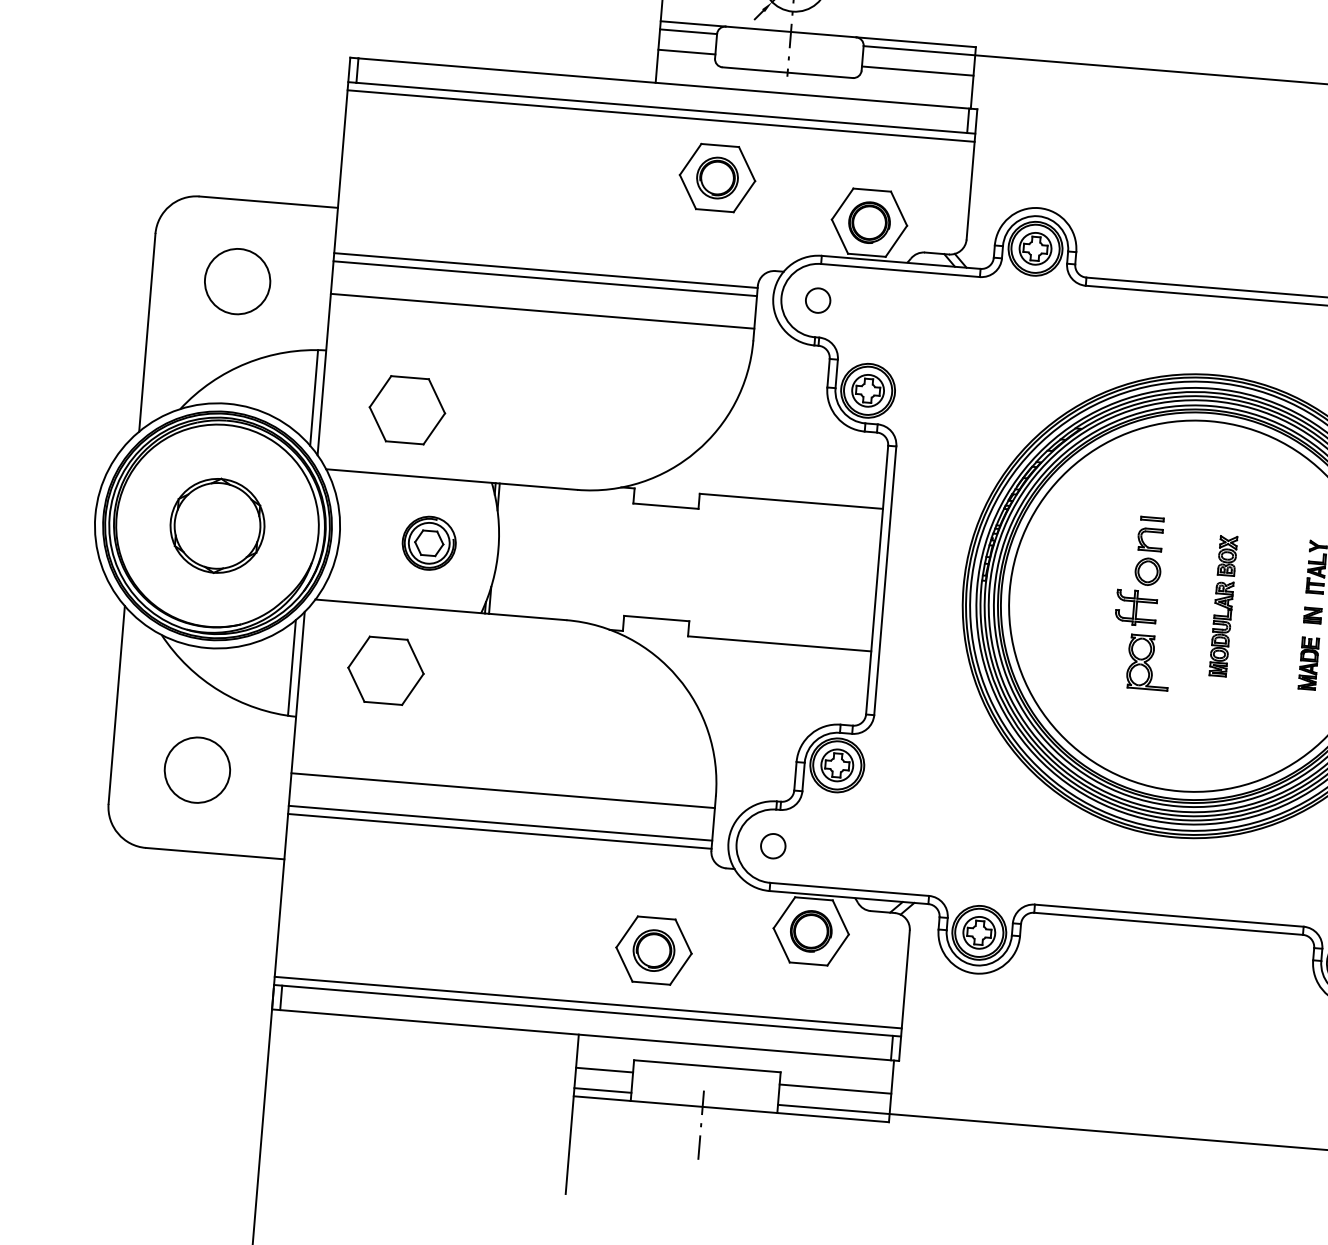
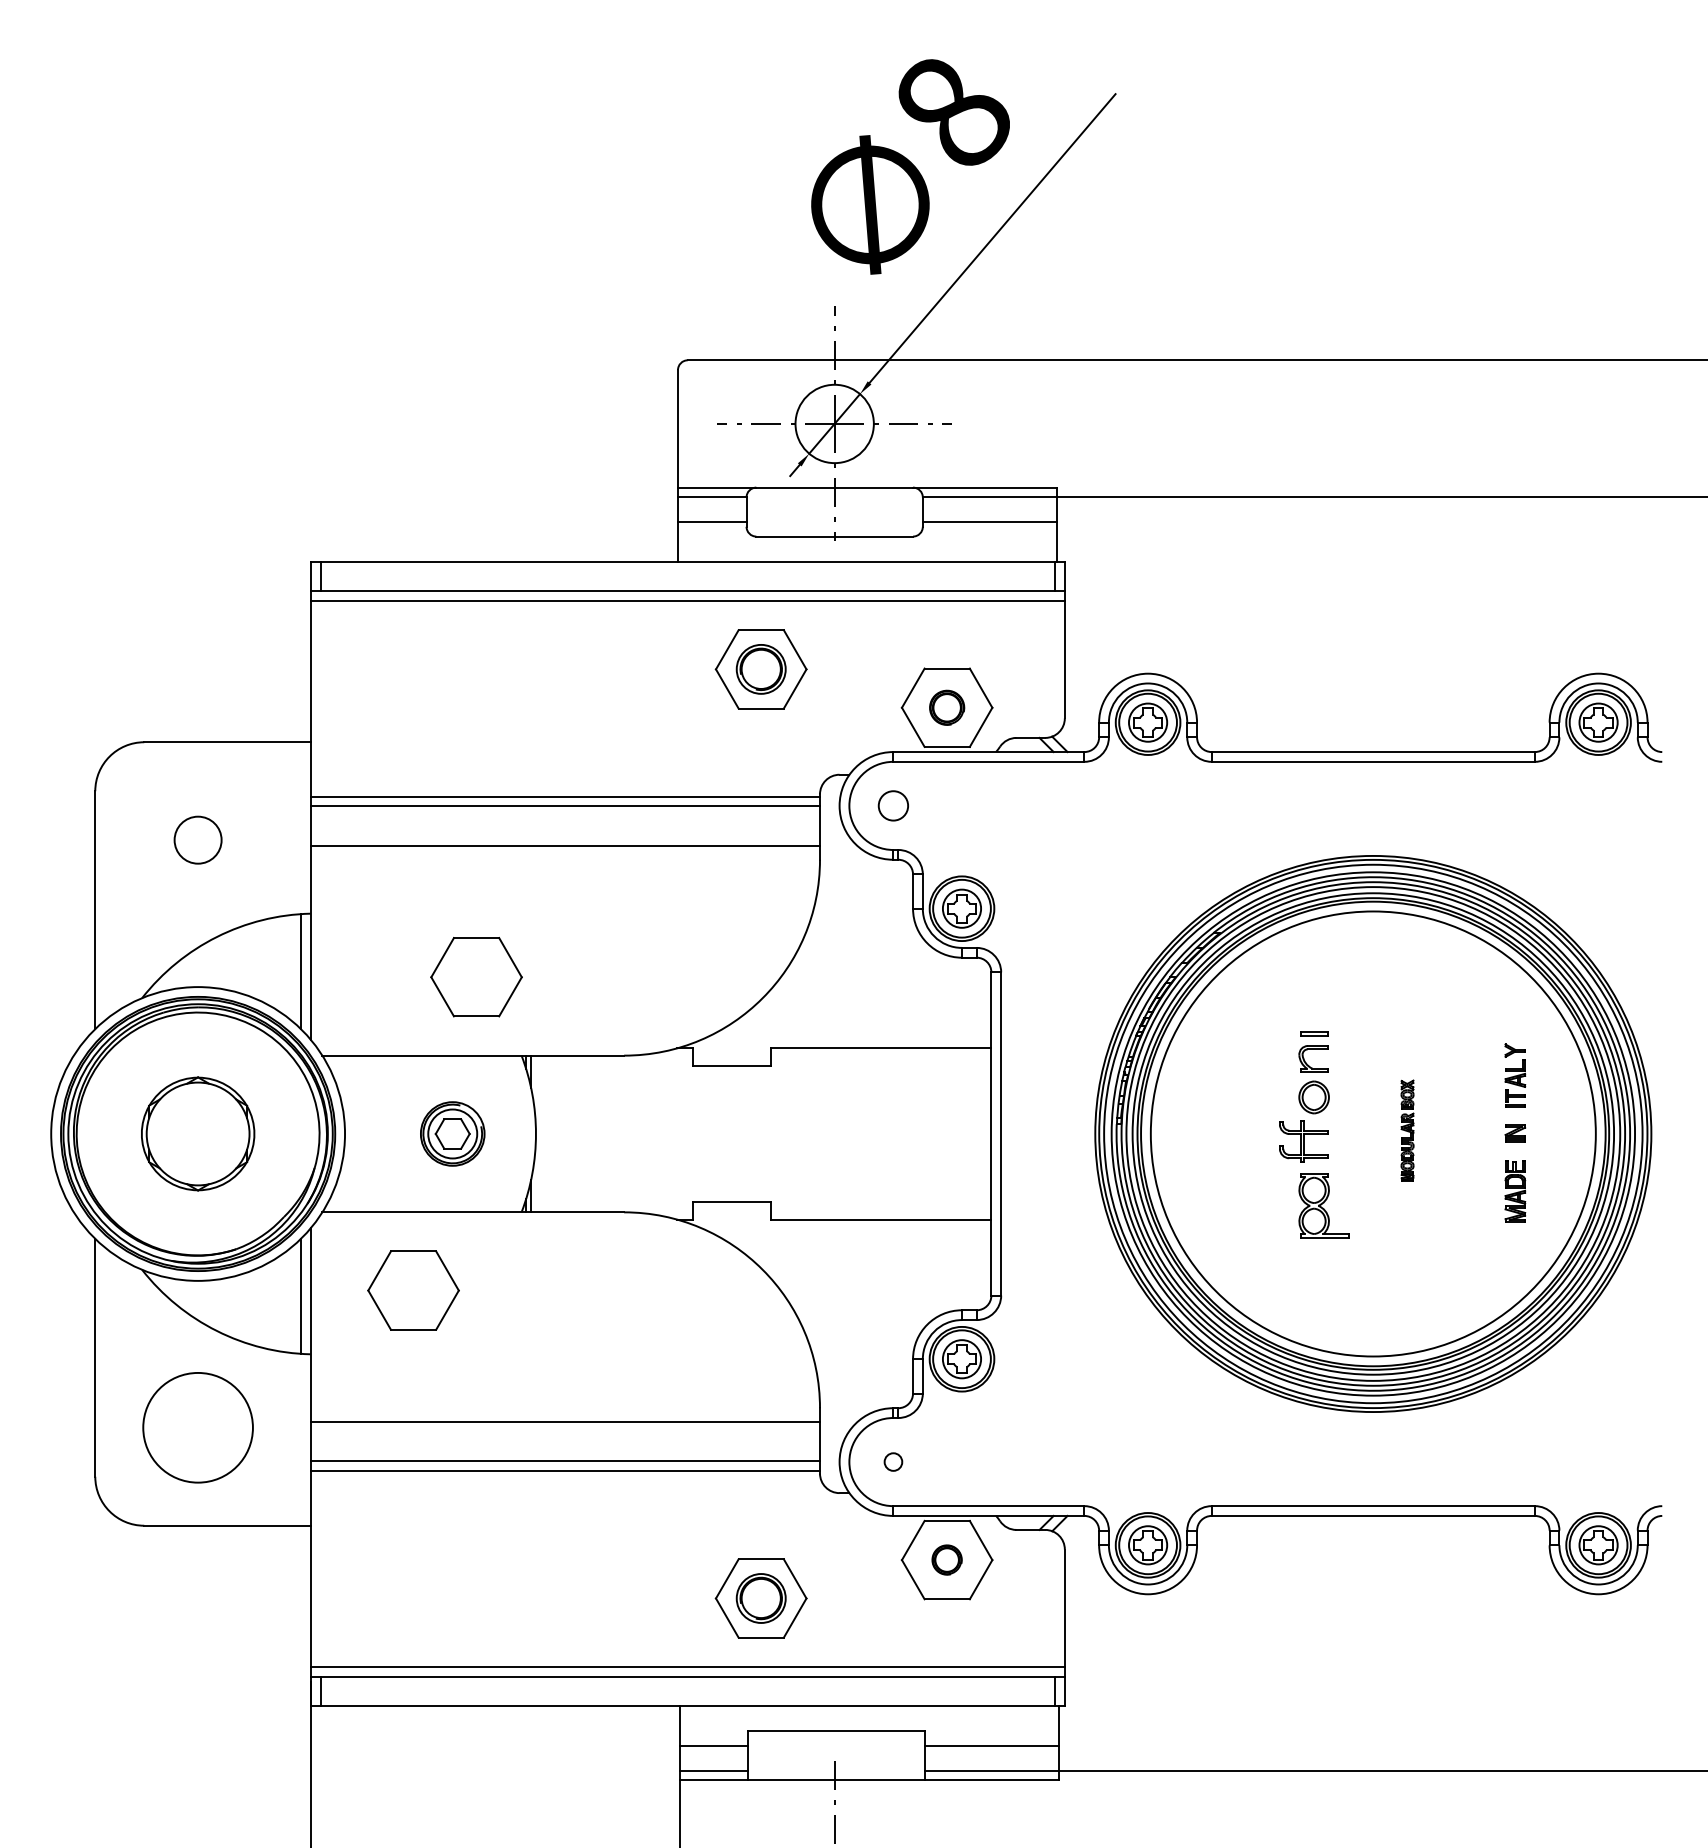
part: (868, 222) -> (946, 707), size x0.7
circle: (237, 281) -> (197, 840), size x0.6
part: (407, 410) -> (476, 977), moved
part: (1223, 605) -> (1407, 1130), size x0.6
circle: (196, 769) -> (197, 1427), size x1.4
circle: (773, 845) -> (893, 1461), size x0.6
part: (810, 930) -> (946, 1559), size x0.6

